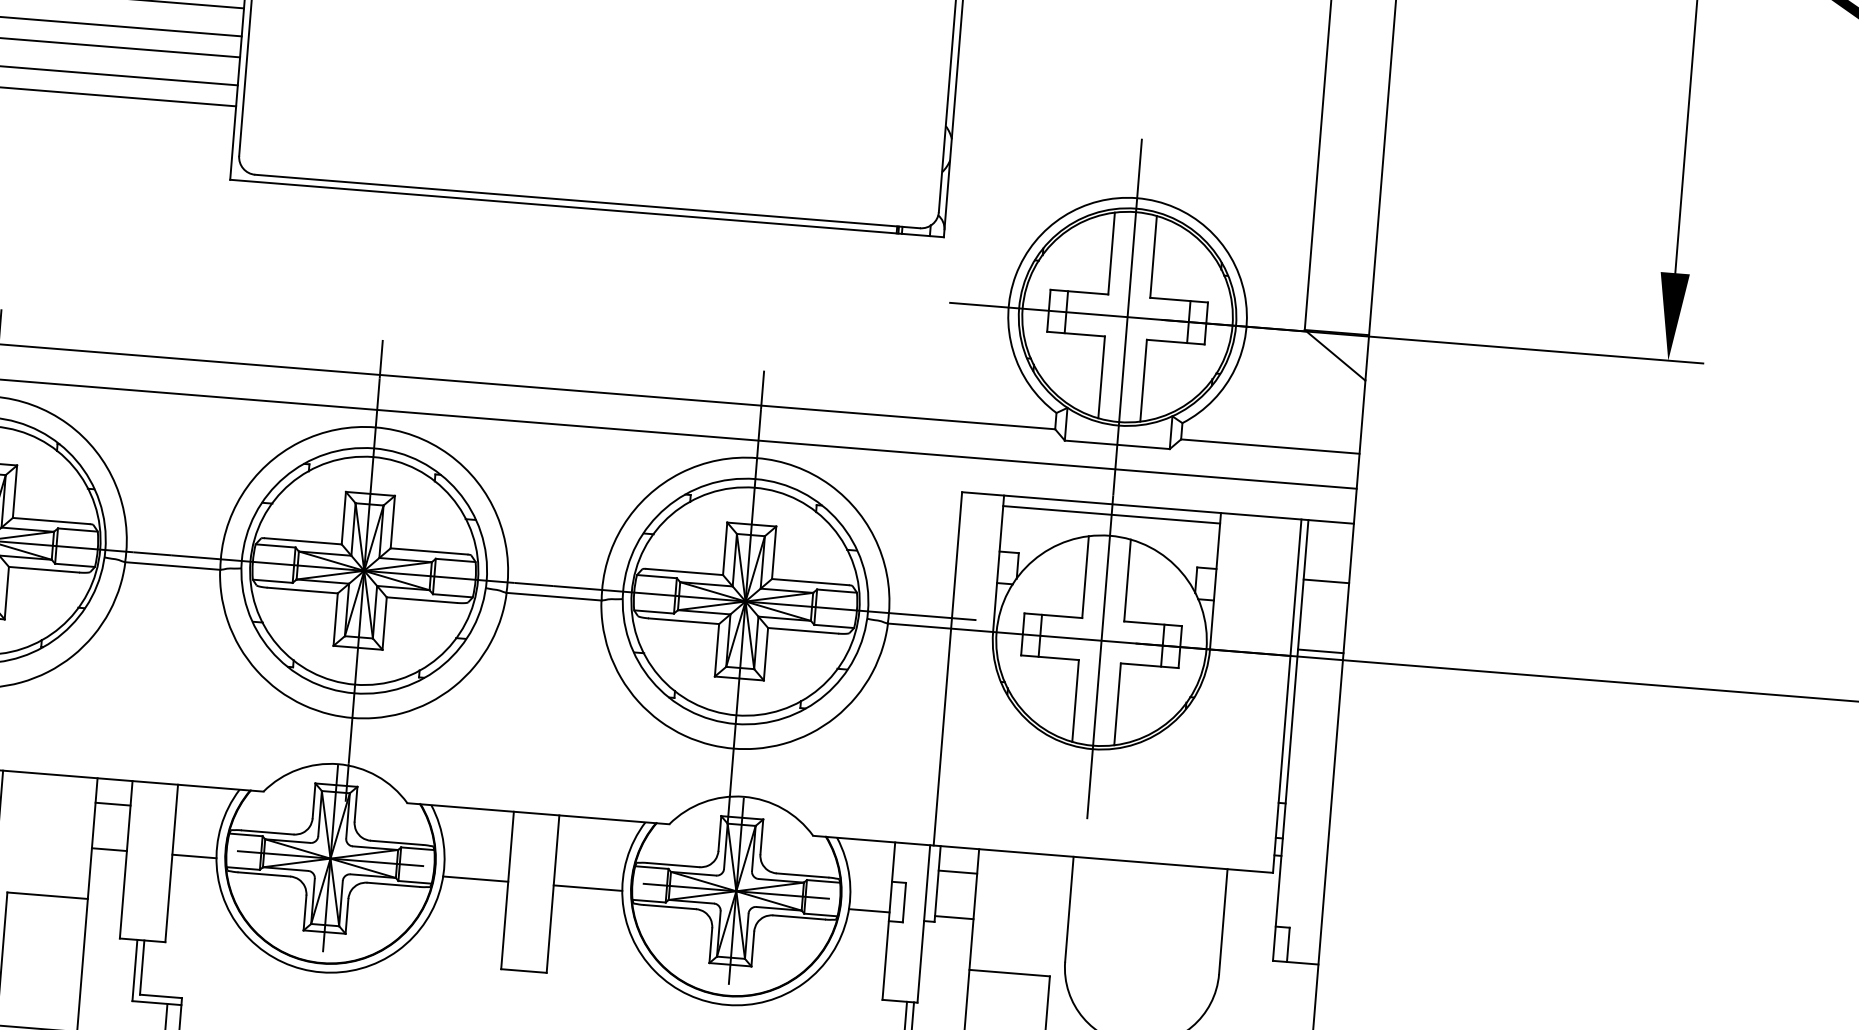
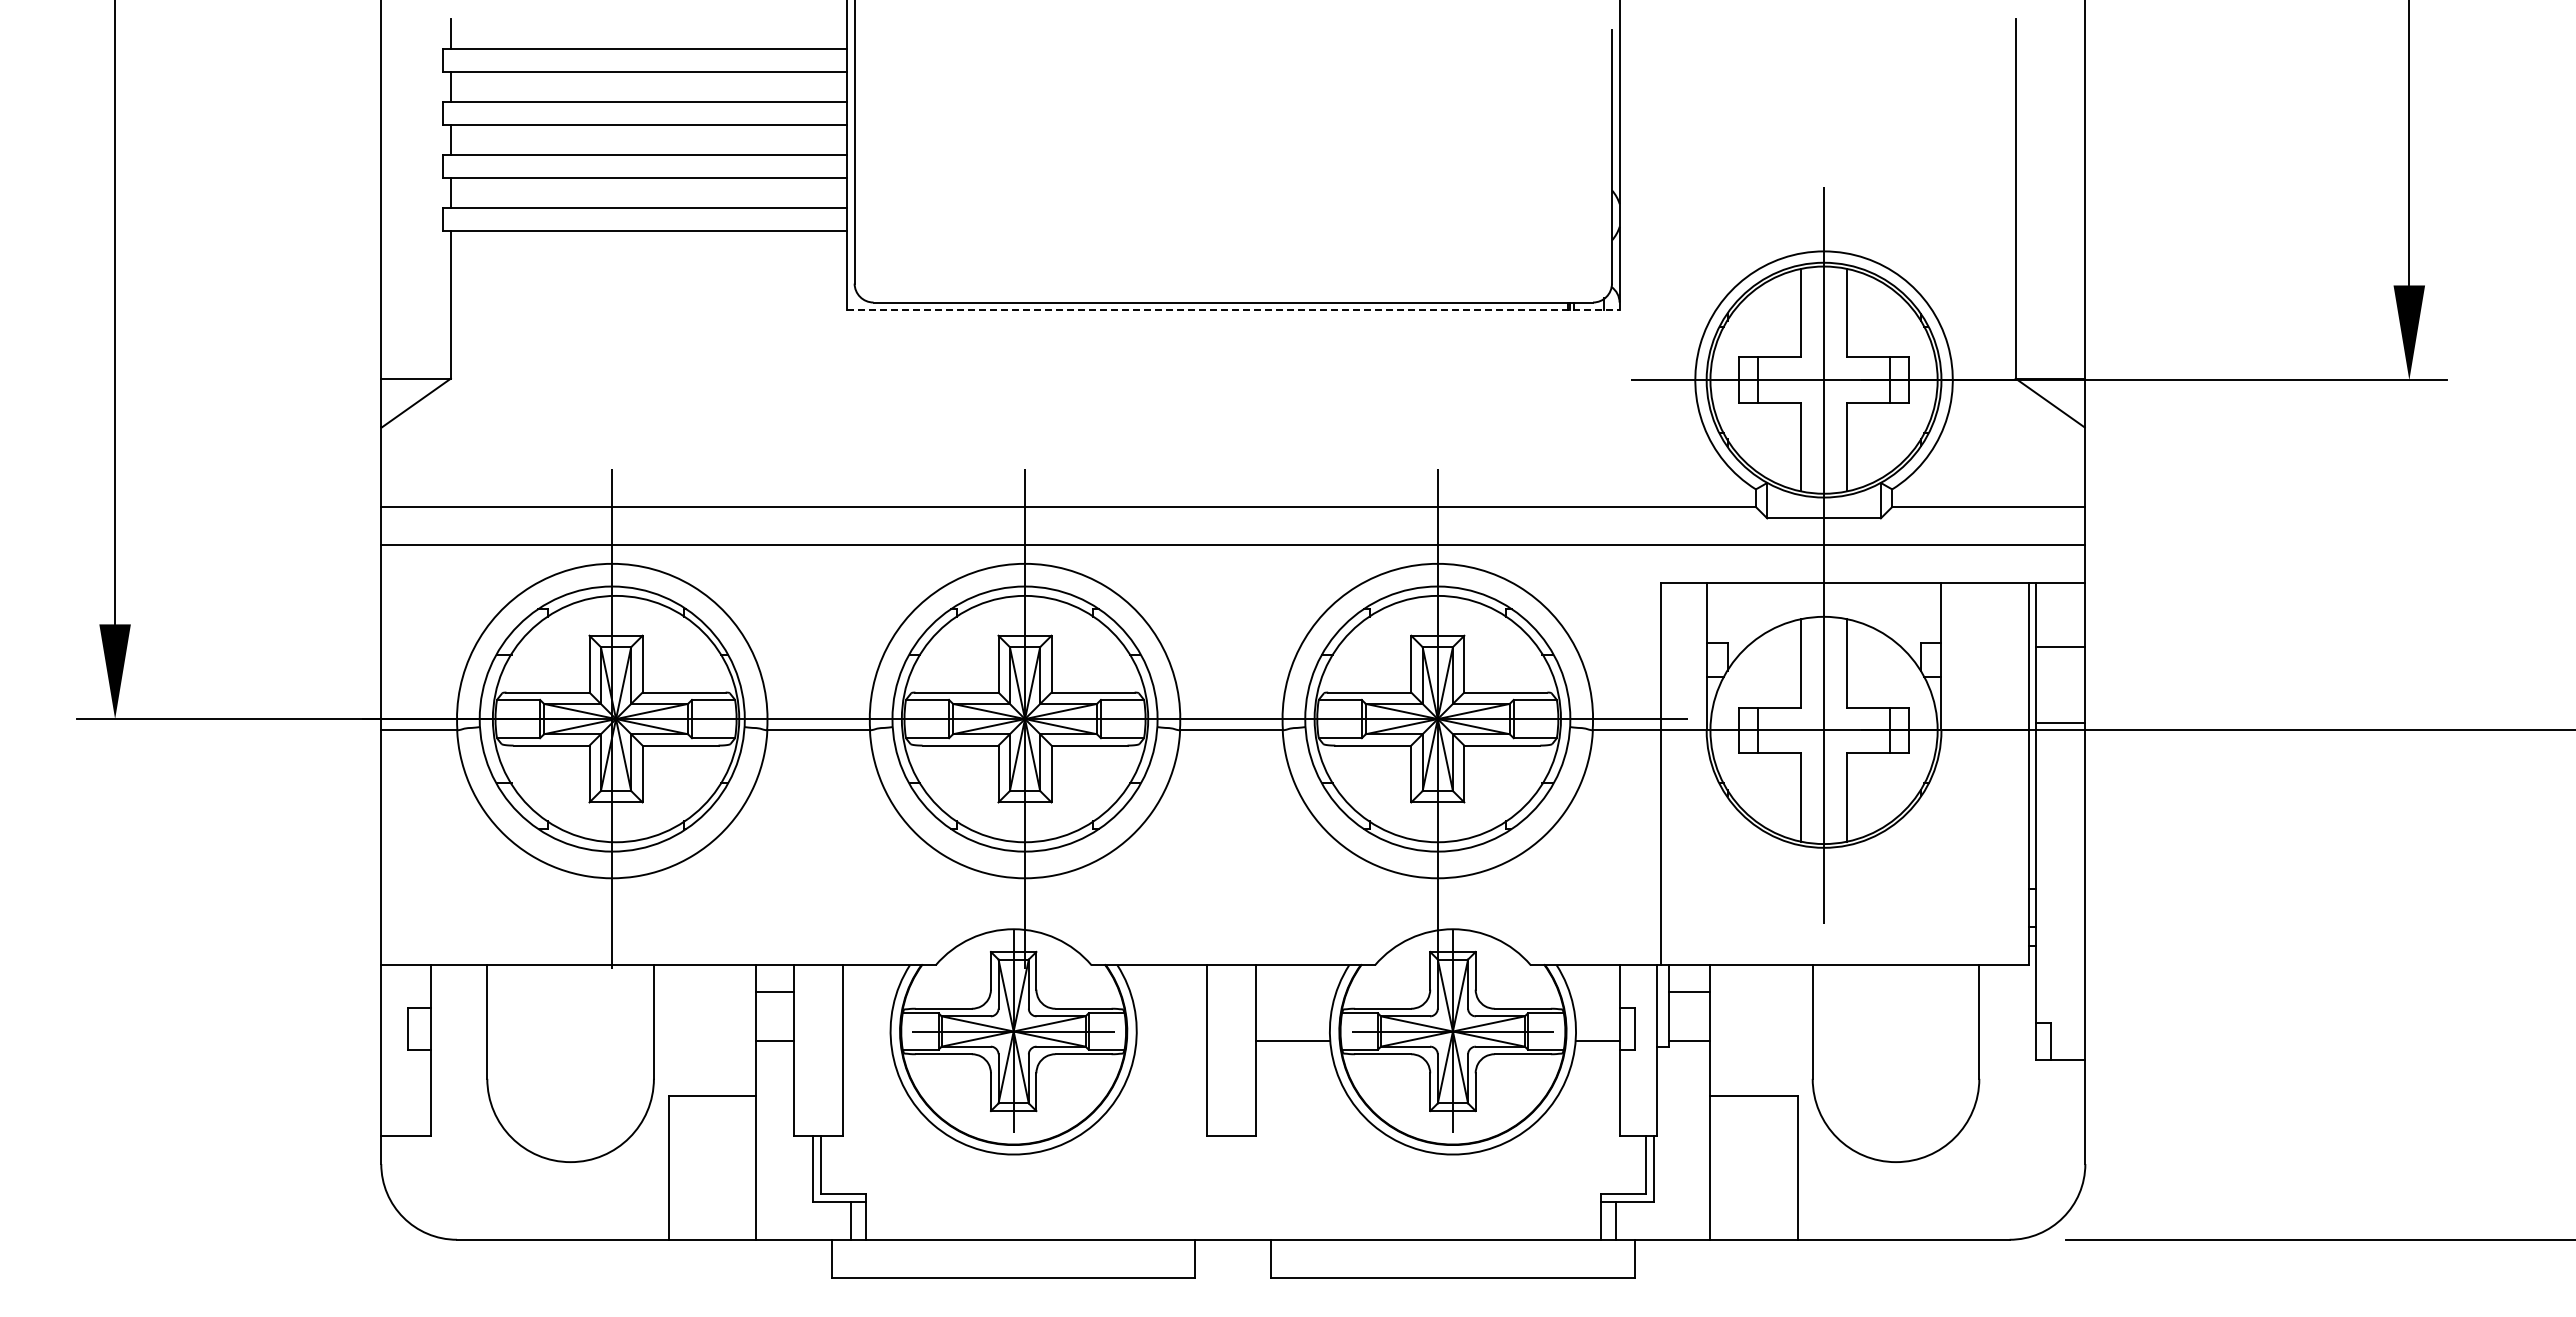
line: (587, 208) -> (1233, 310), solid -> dashed
line: (1111, 515) -> (1823, 594), removed
line: (193, 856) -> (866, 1040), removed
line: (475, 878) -> (1171, 1040), removed

